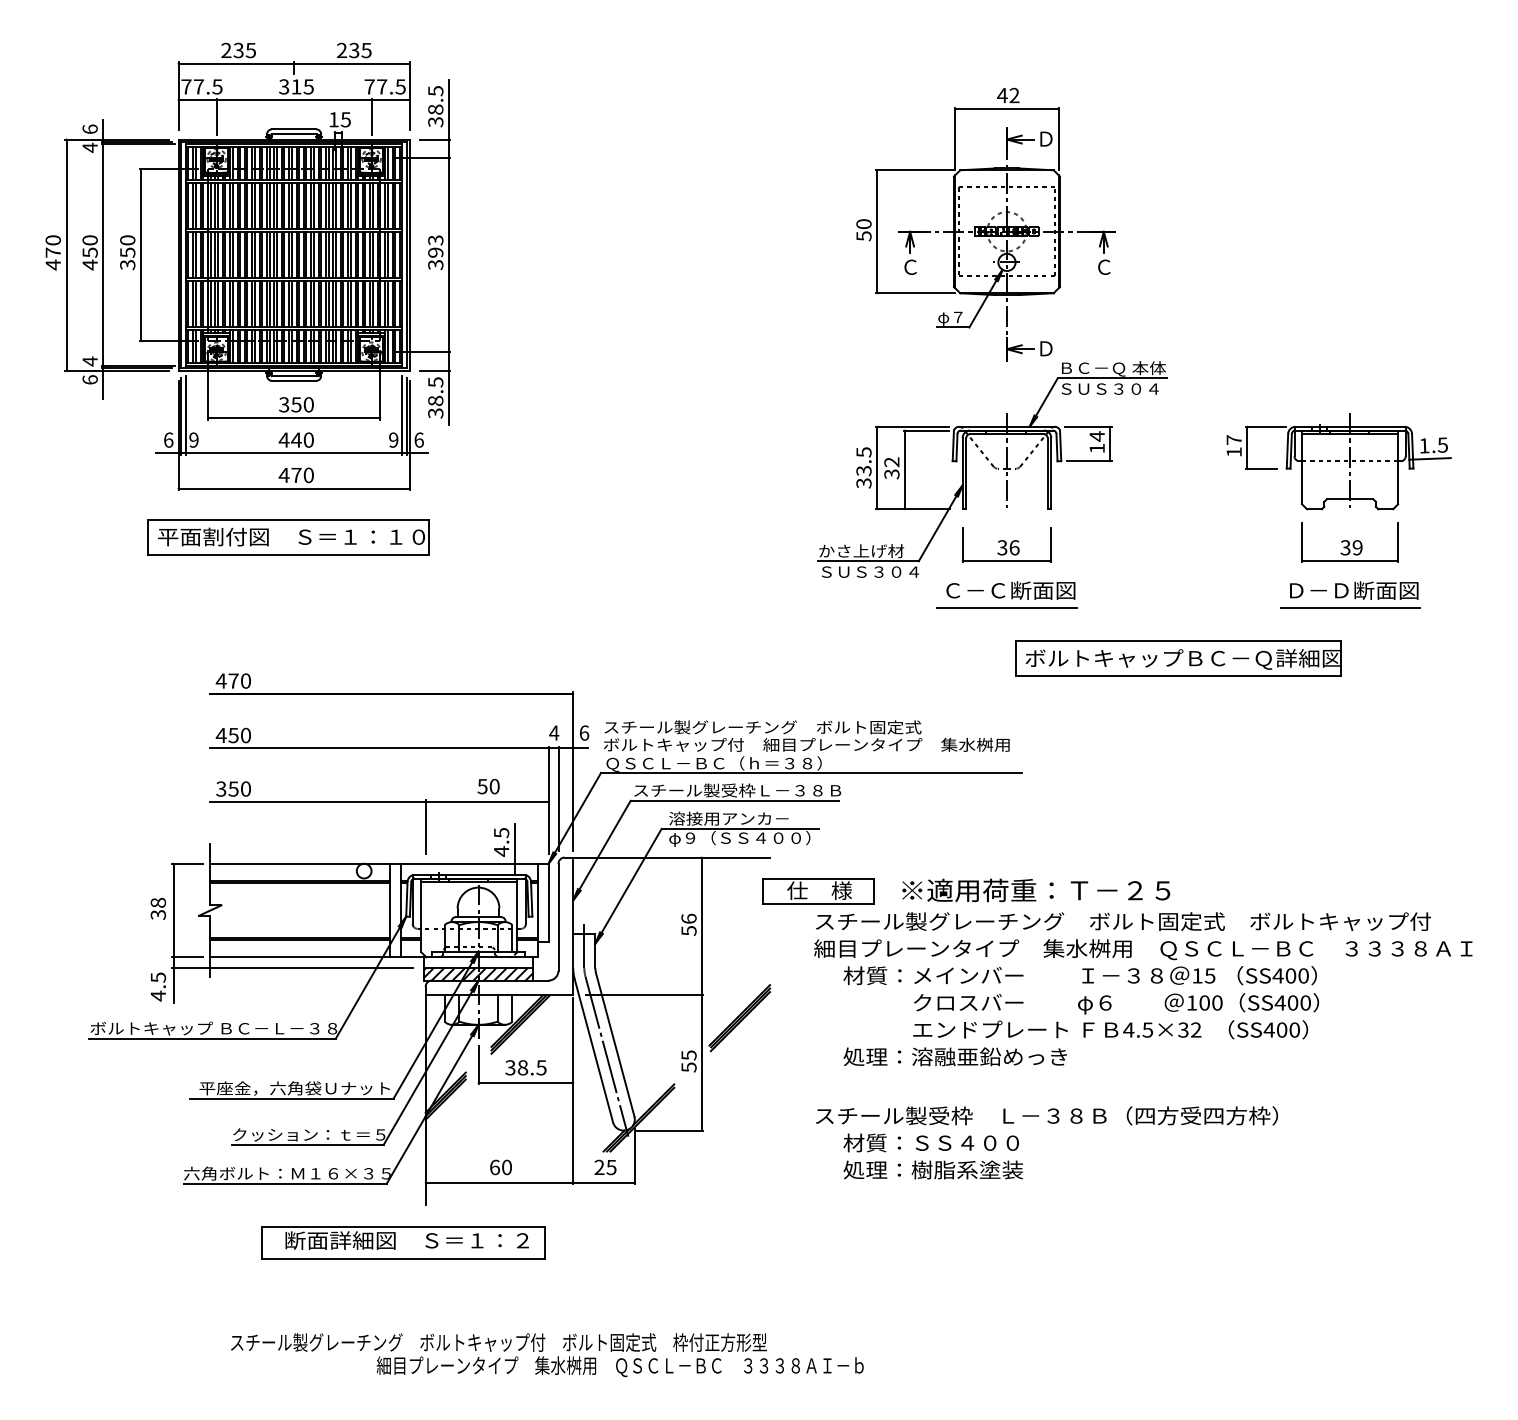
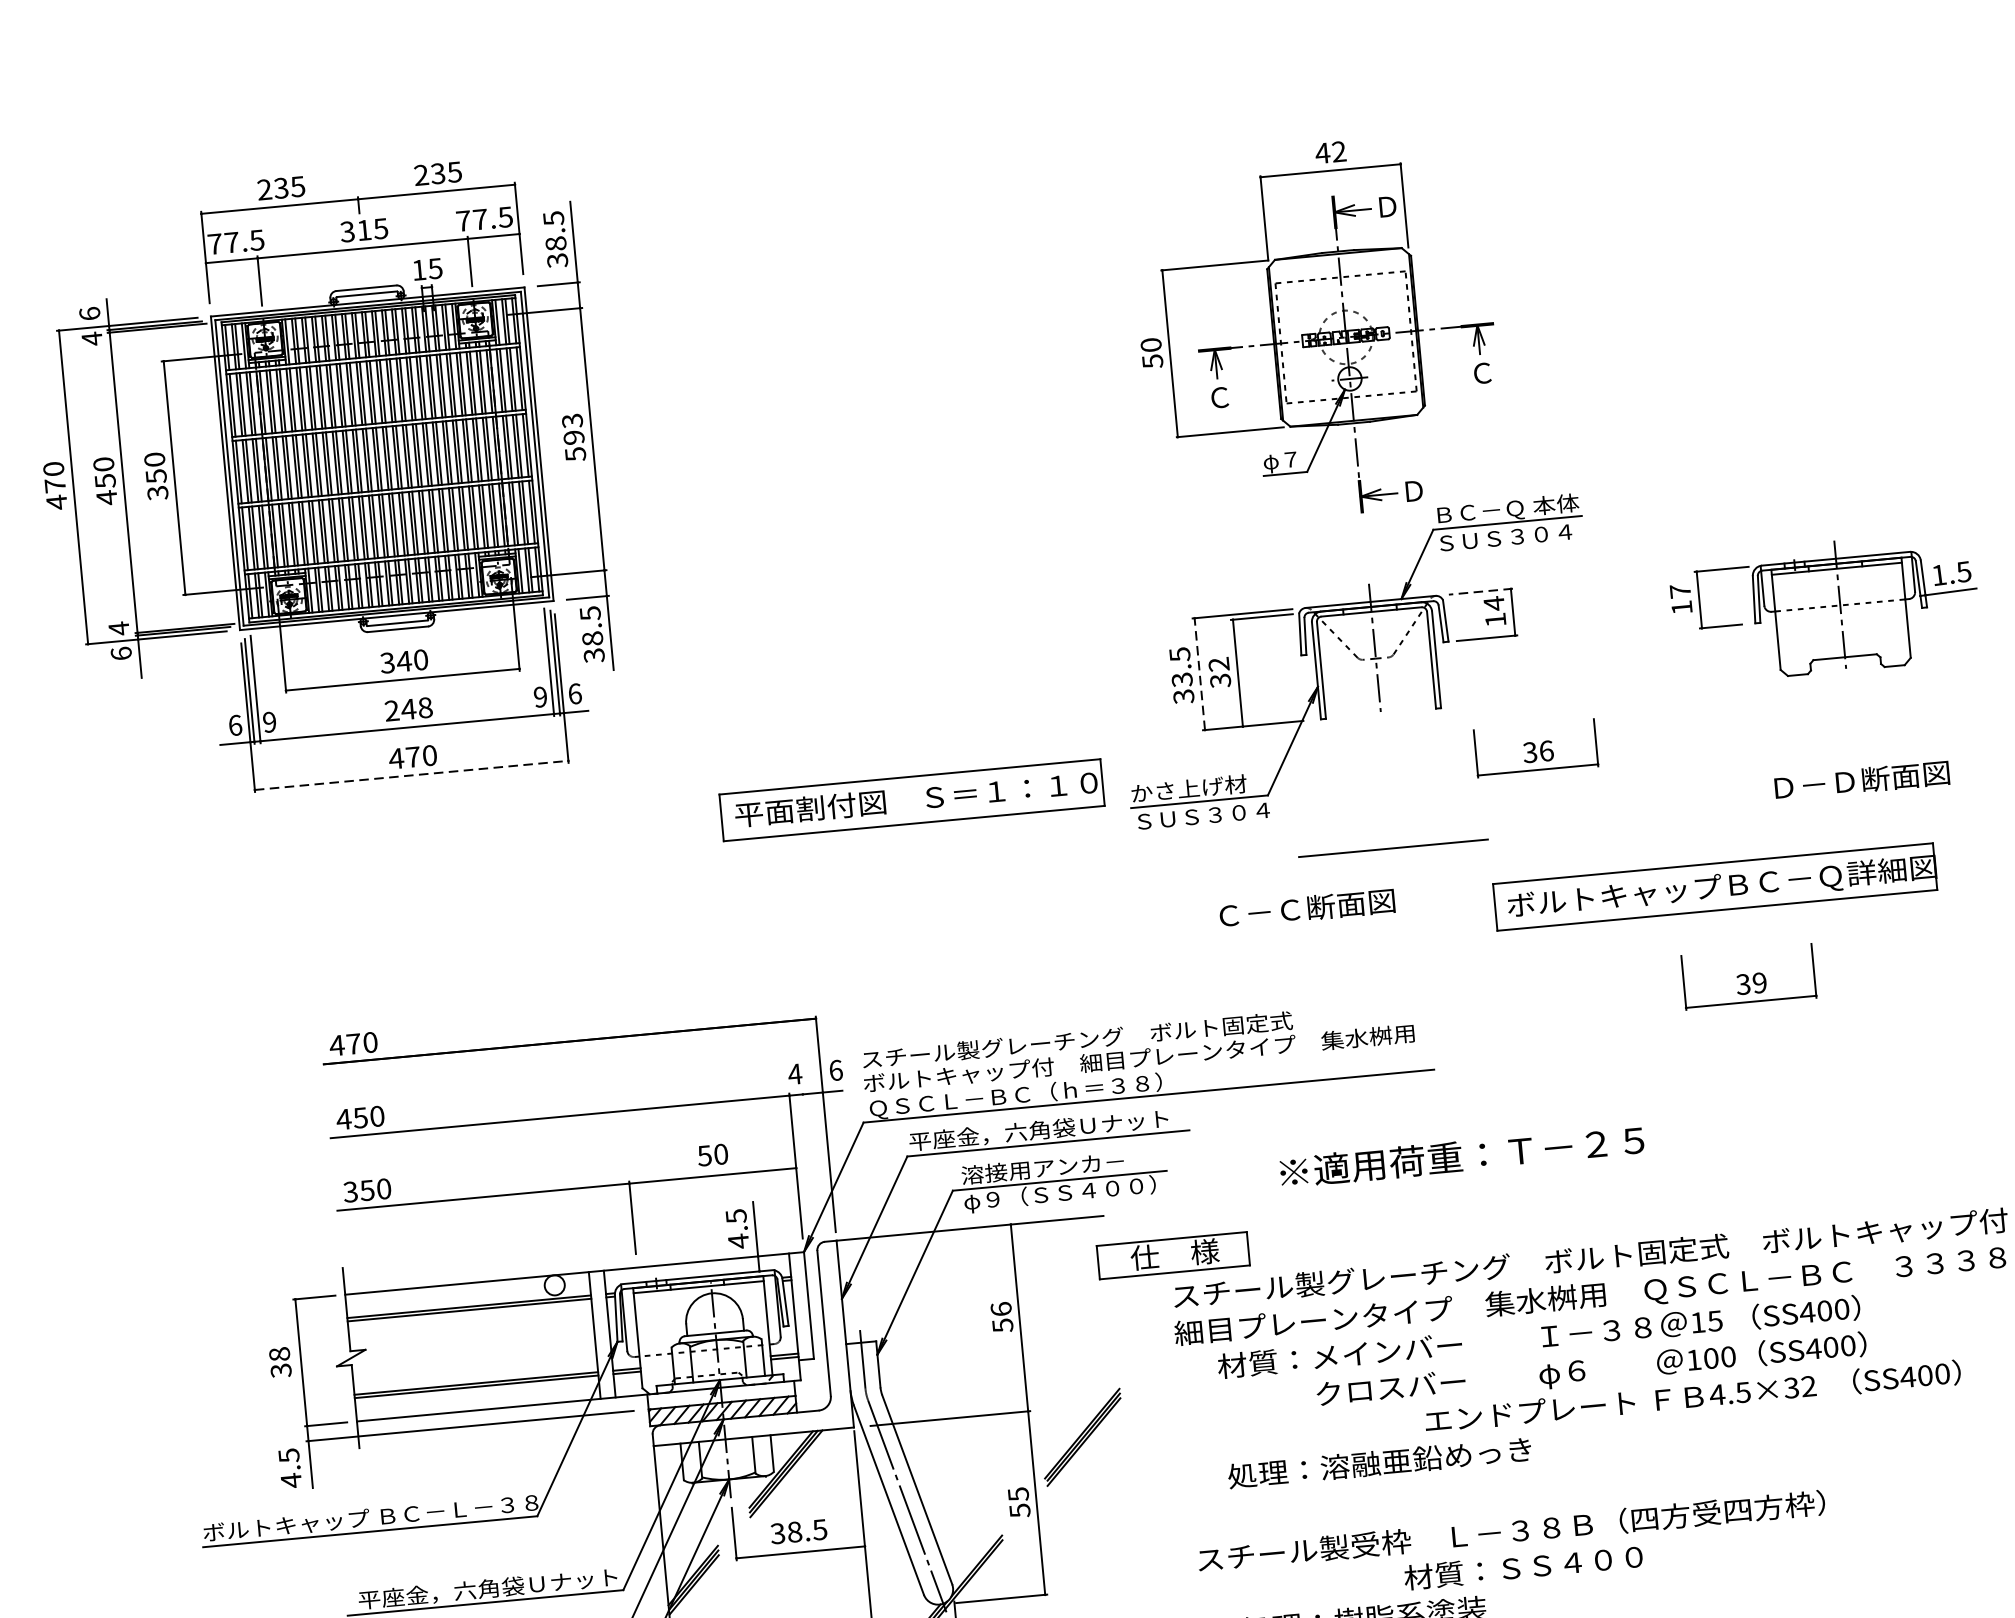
text: (435, 264) -> (575, 453), 393 -> 593
text: (295, 404) -> (402, 661), 350 -> 340
line: (1088, 426) -> (1481, 591), solid -> dashed
text: (295, 439) -> (407, 708), 440 -> 248
line: (877, 467) -> (1200, 673), solid -> dashed
line: (294, 488) -> (412, 775), solid -> dashed
part: (288, 537) -> (912, 799), moved
part: (1349, 542) -> (1748, 976), moved
part: (1006, 544) -> (1535, 747), moved
text: (1010, 590) -> (1306, 908), moved
line: (1349, 608) -> (1857, 805), removed
part: (1178, 658) -> (1715, 886), moved
text: (737, 790) -> (1050, 1129), スチール製受枠Ｌ－３８Ｂ -> 平座金，六角袋Ｕナット
line: (558, 798) -> (809, 1162), removed
text: (1036, 890) -> (1462, 1156), moved
text: (1110, 1029) -> (1692, 1396), moved
text: (930, 1142) -> (1522, 1566), moved

